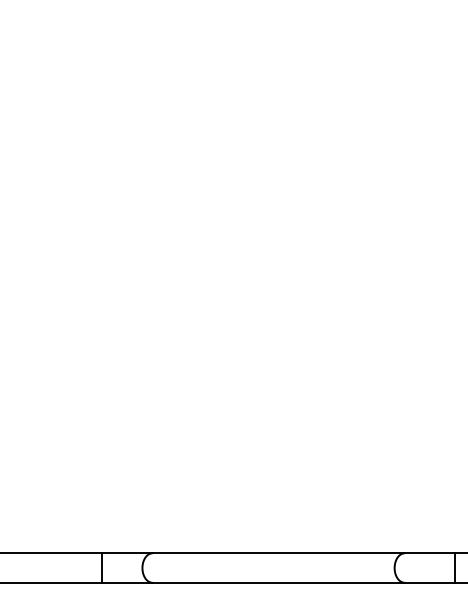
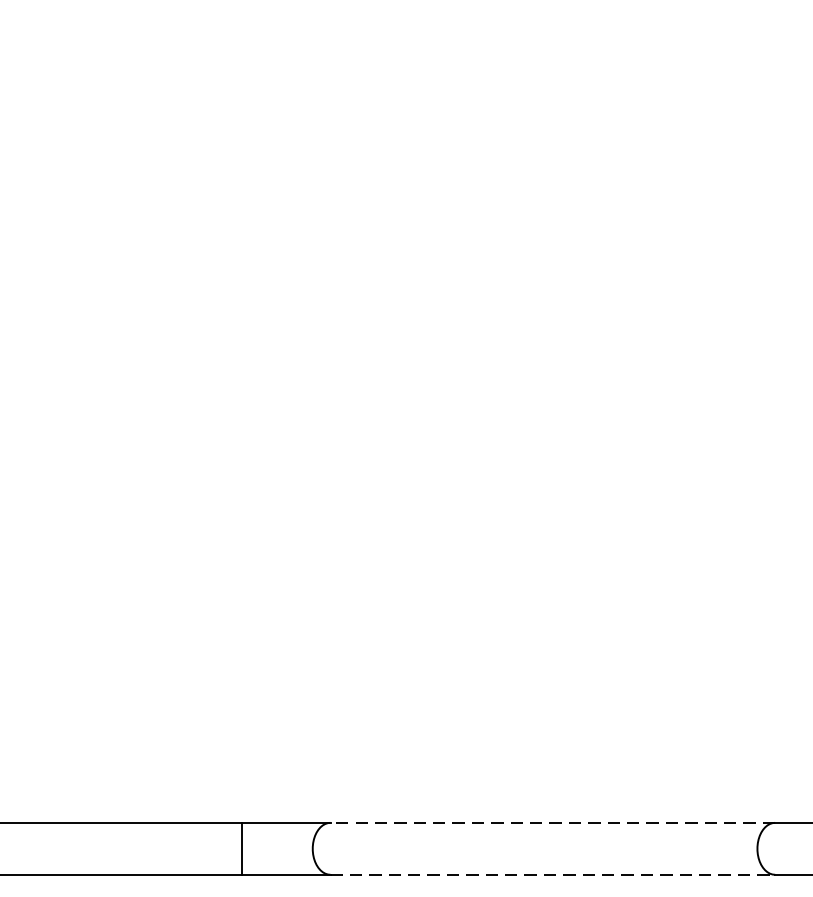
line: (278, 553) -> (552, 823), solid -> dashed
line: (279, 582) -> (554, 874), solid -> dashed

